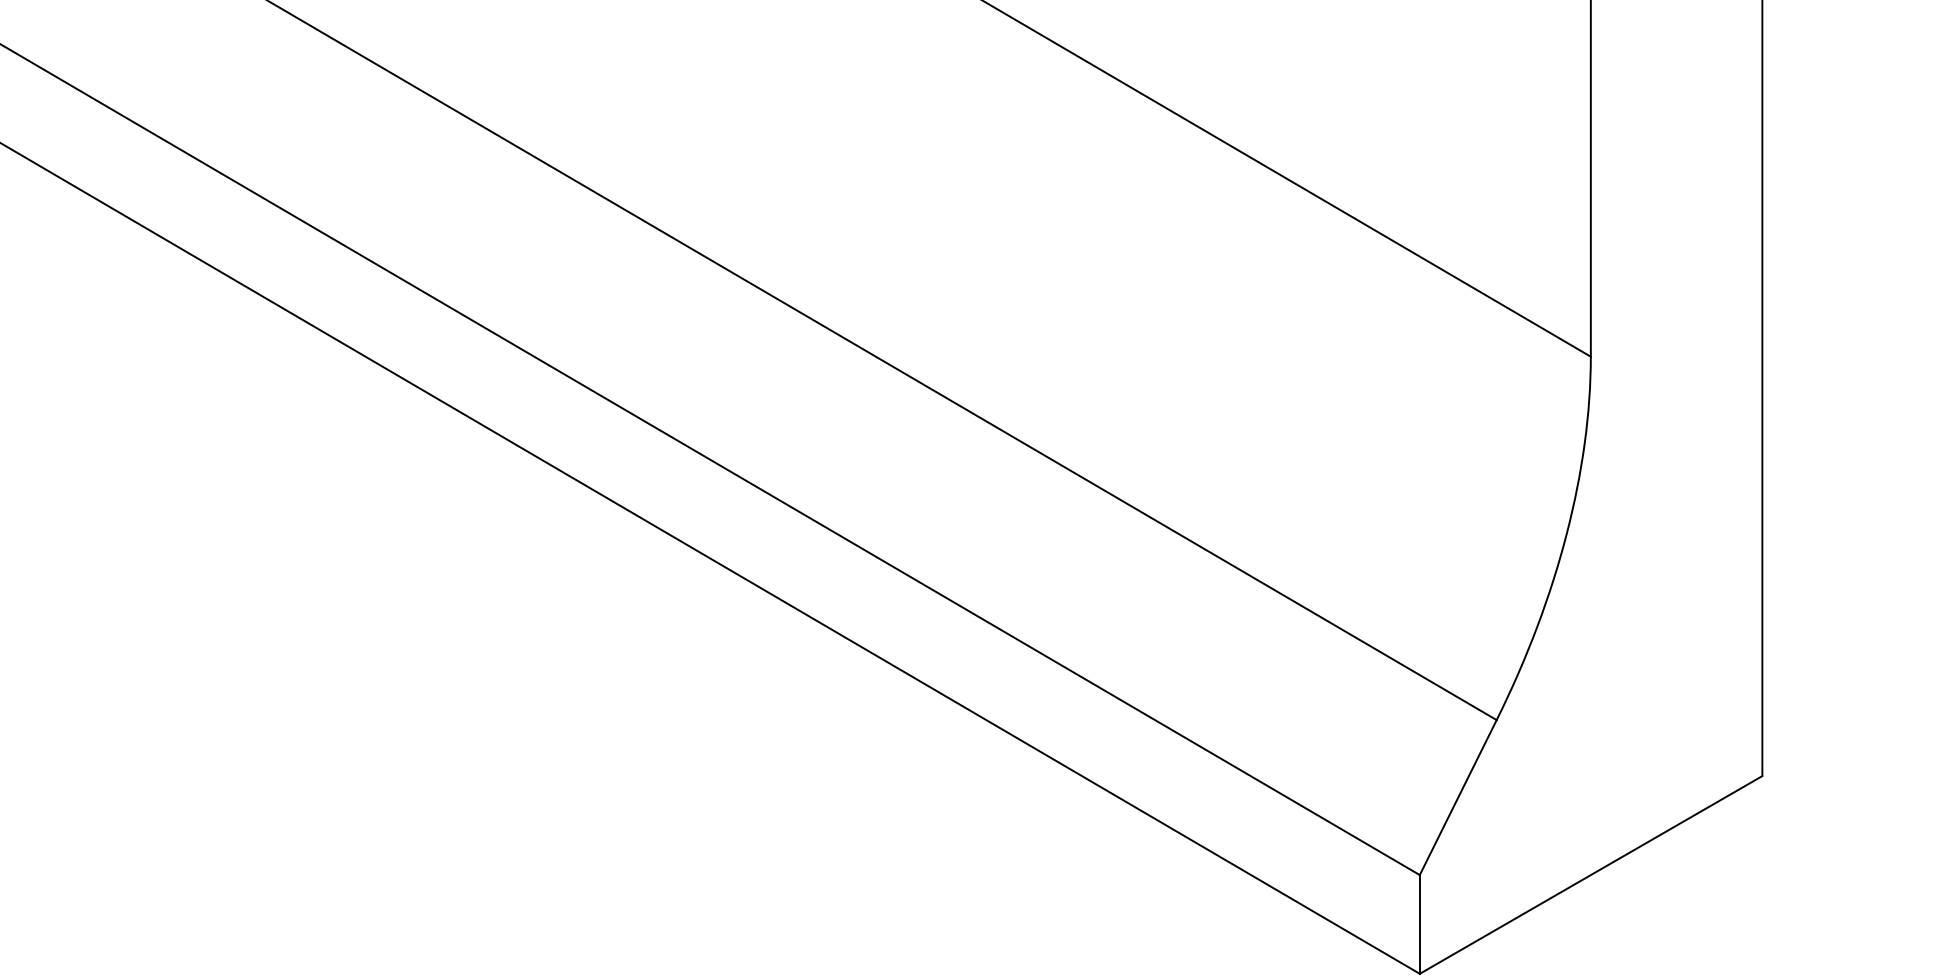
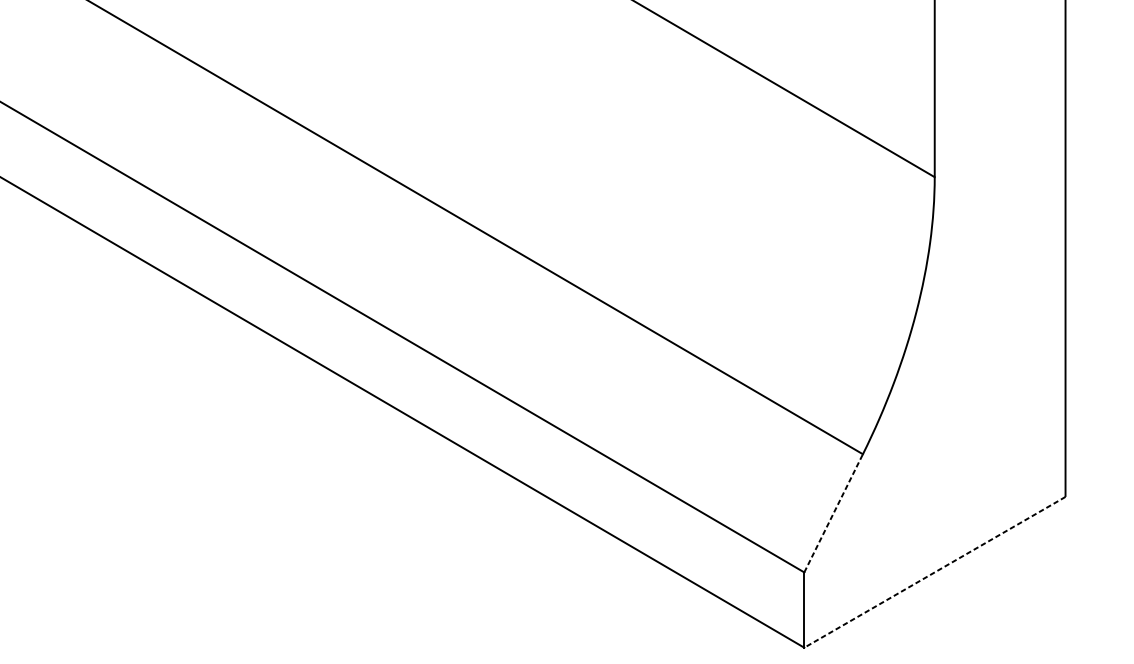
line: (1458, 797) -> (833, 513), solid -> dashed
line: (1591, 874) -> (935, 571), solid -> dashed

